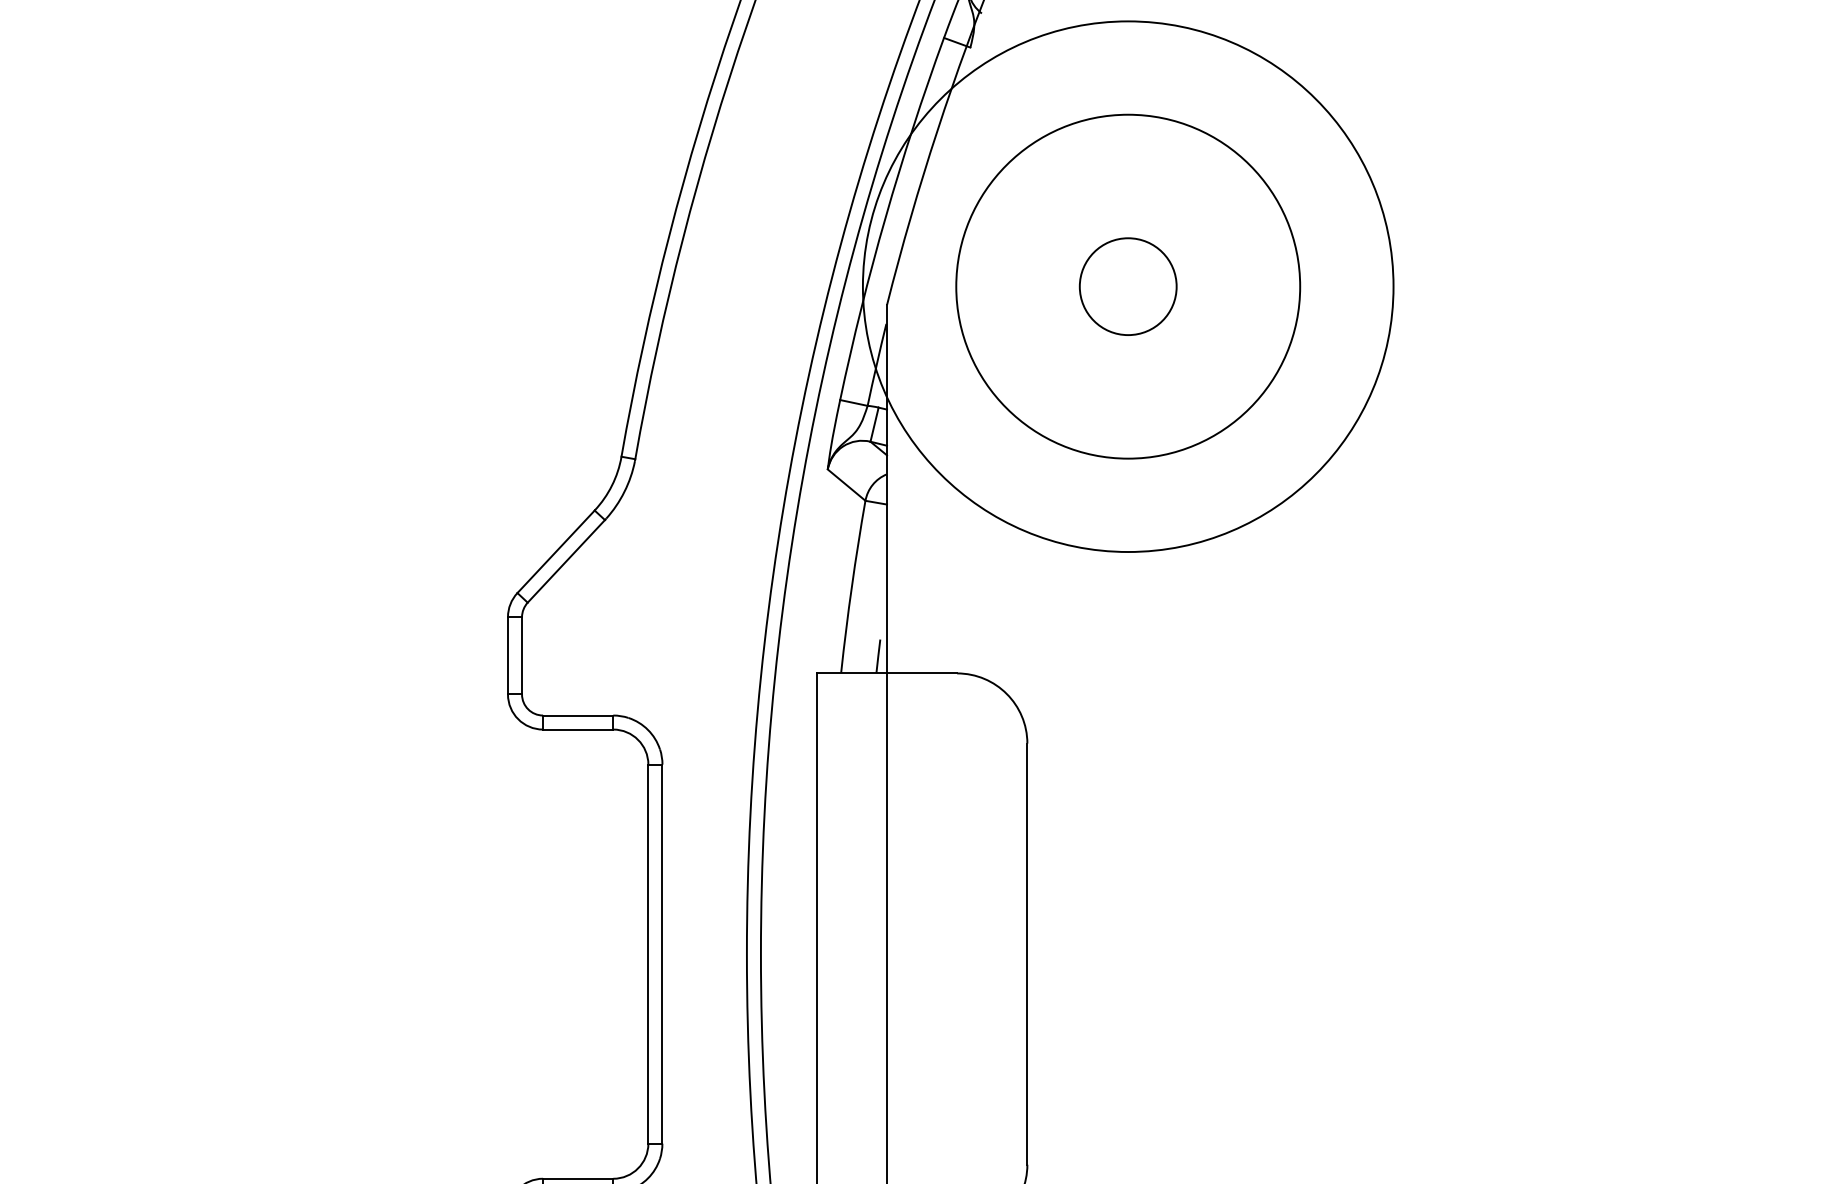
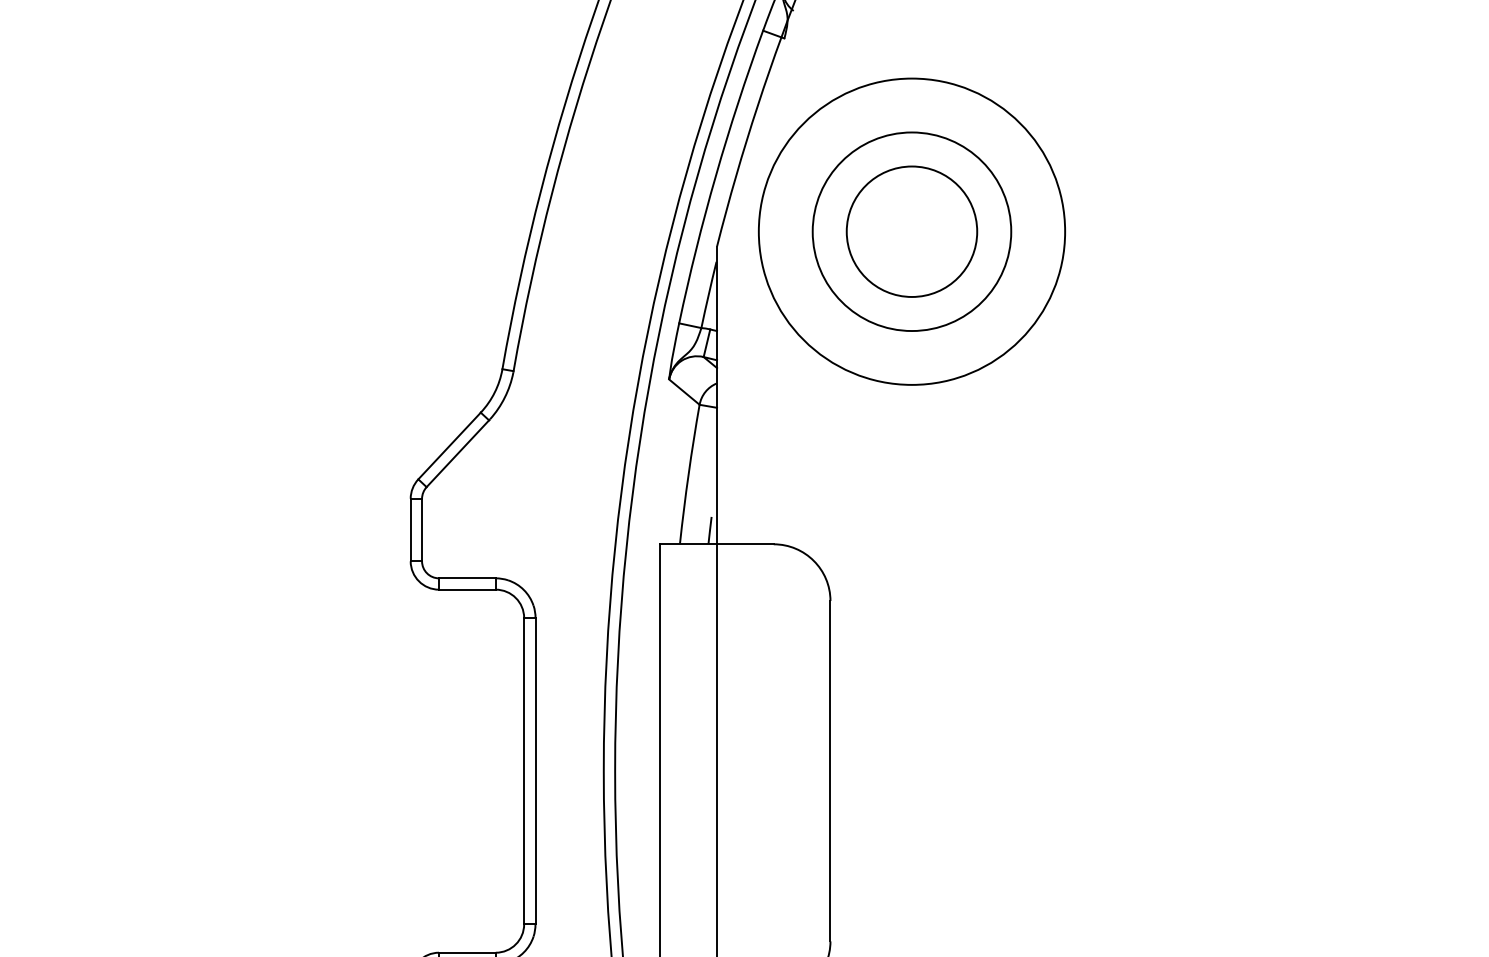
circle: (1127, 286) -> (911, 231), size x0.71
circle: (1127, 286) -> (911, 231), size x0.71
circle: (1127, 286) -> (911, 231), size x1.67

